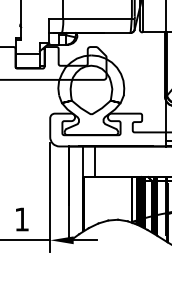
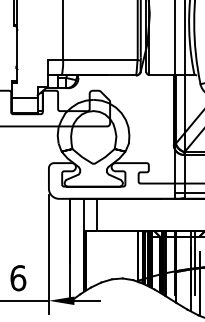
text: (22, 219) -> (18, 278), 1 -> 6

